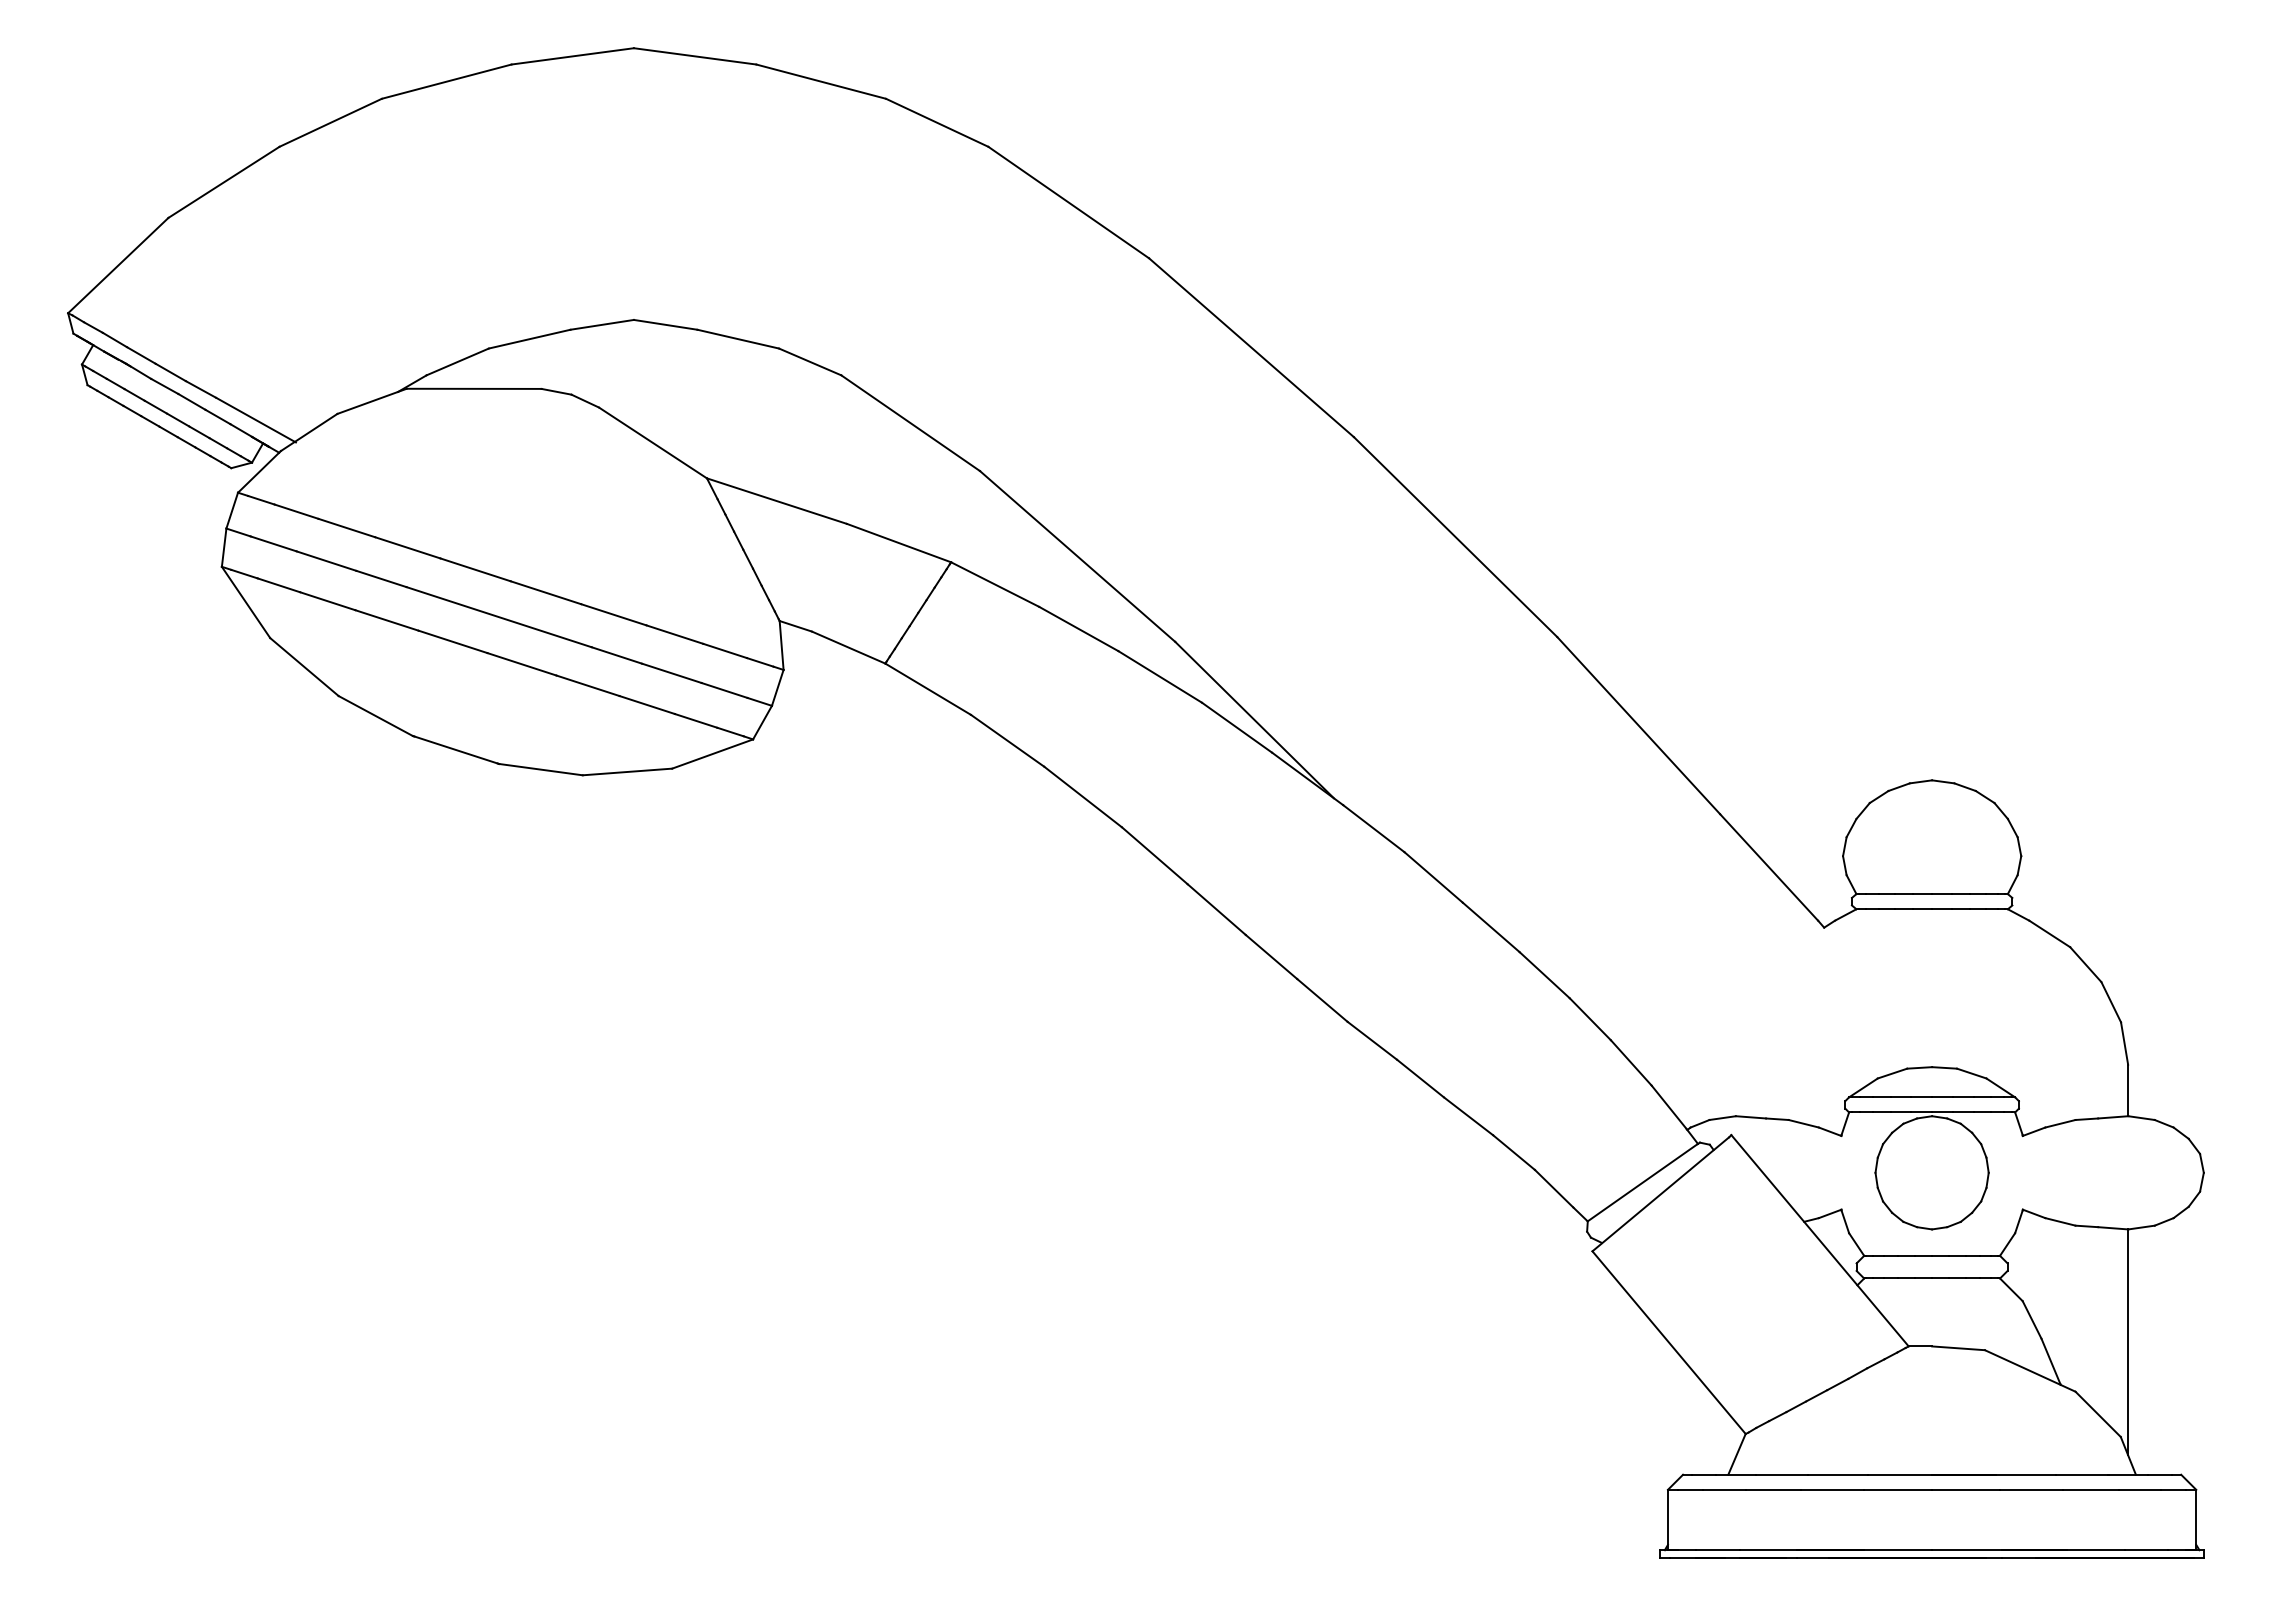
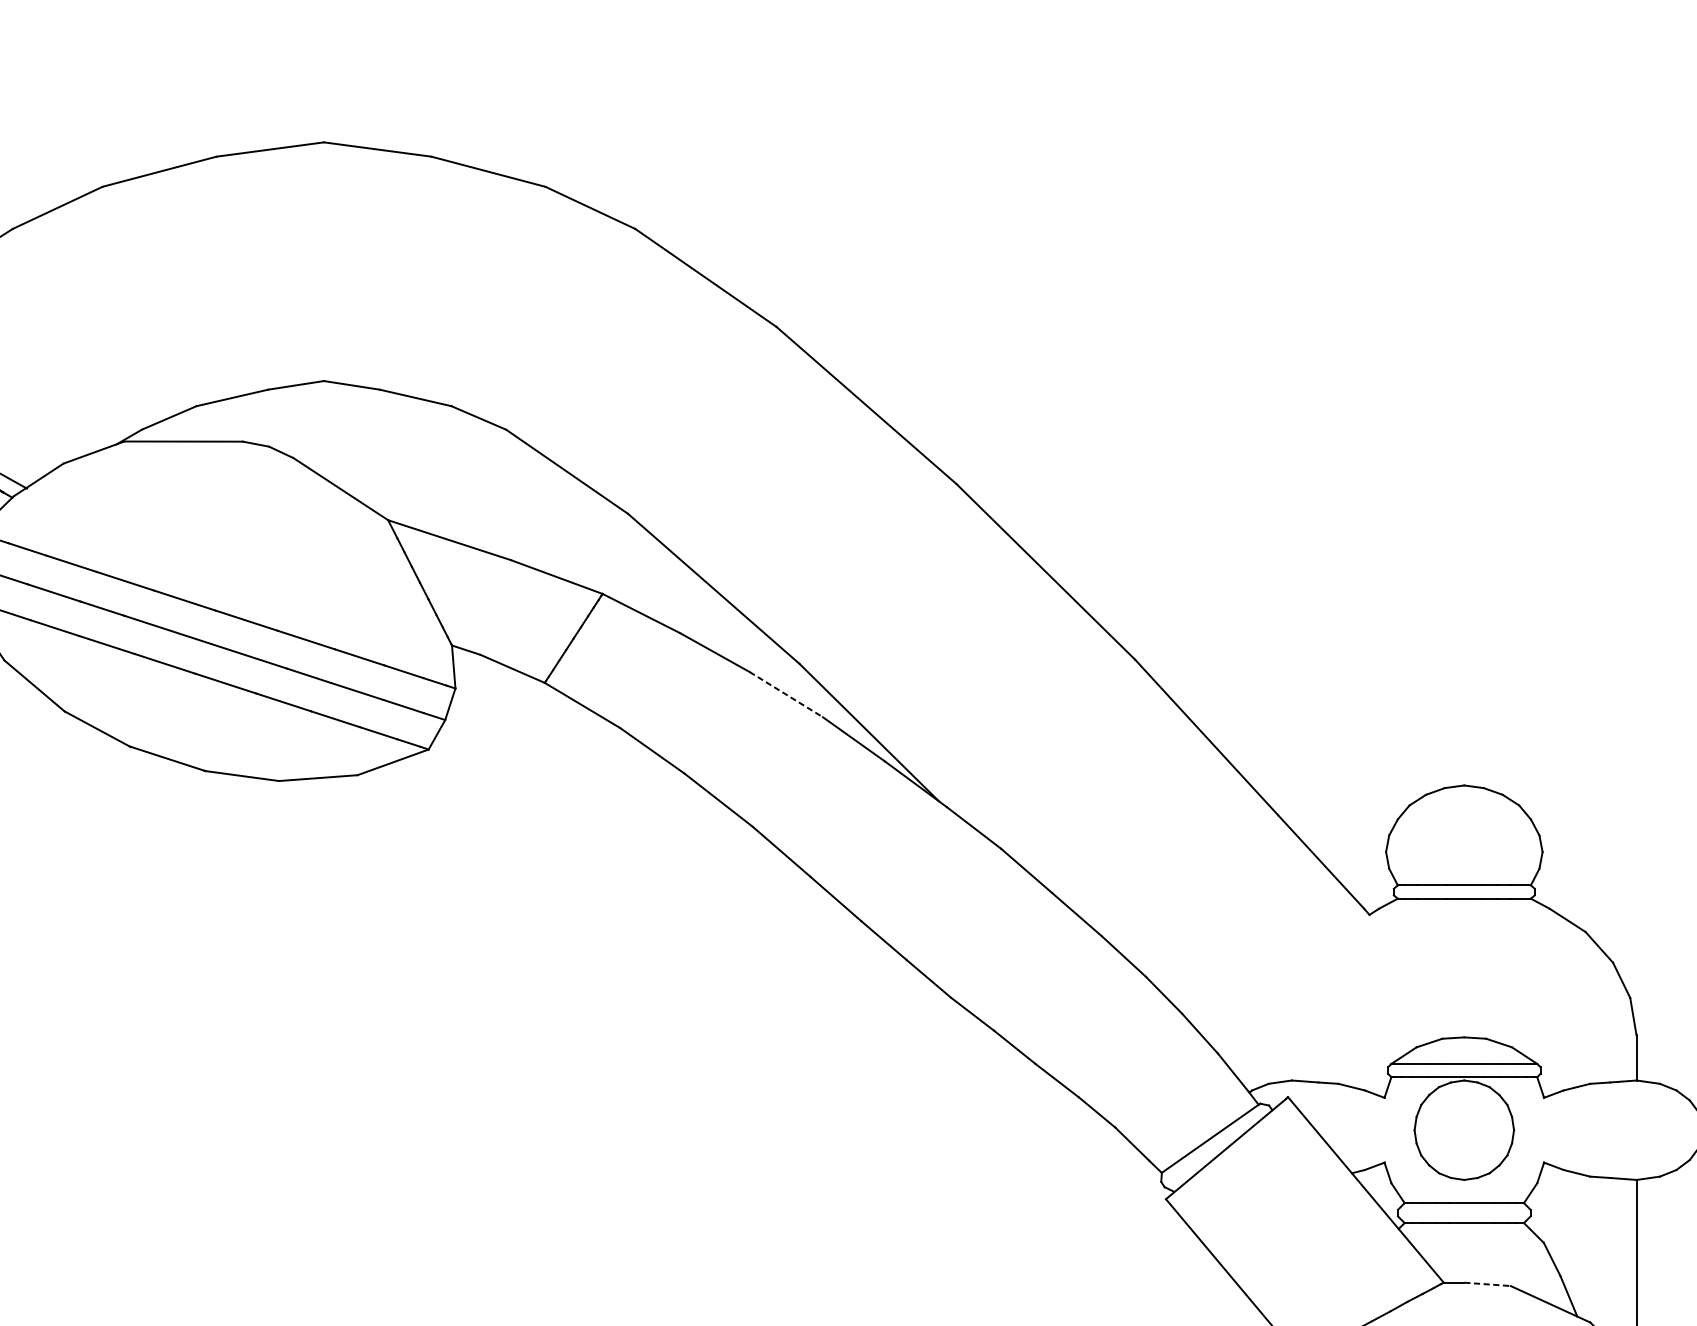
line: (1160, 677) -> (786, 695), solid -> dashed
line: (1959, 1348) -> (1488, 1284), solid -> dashed

